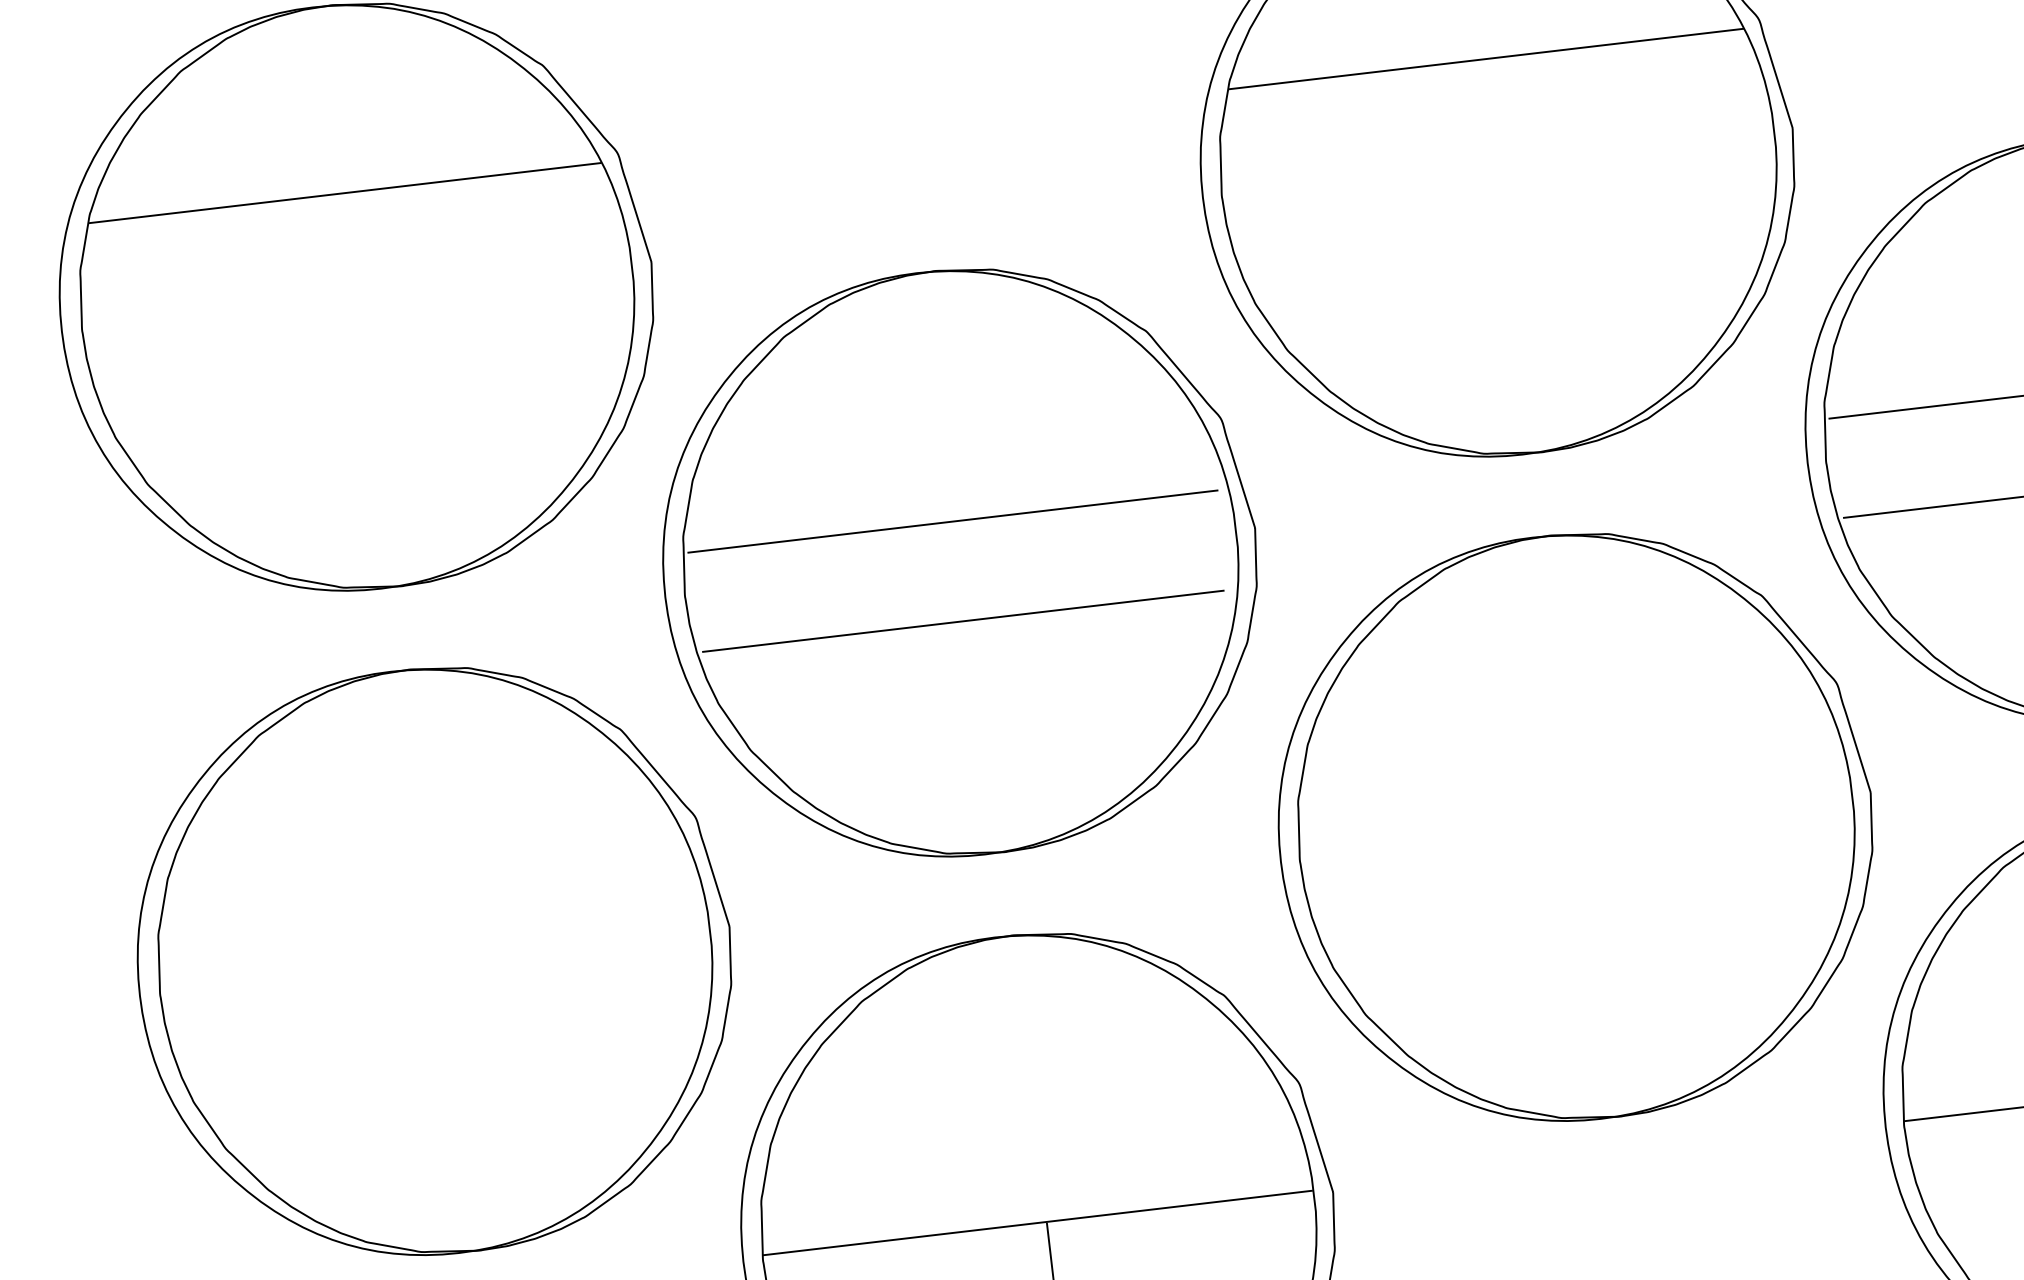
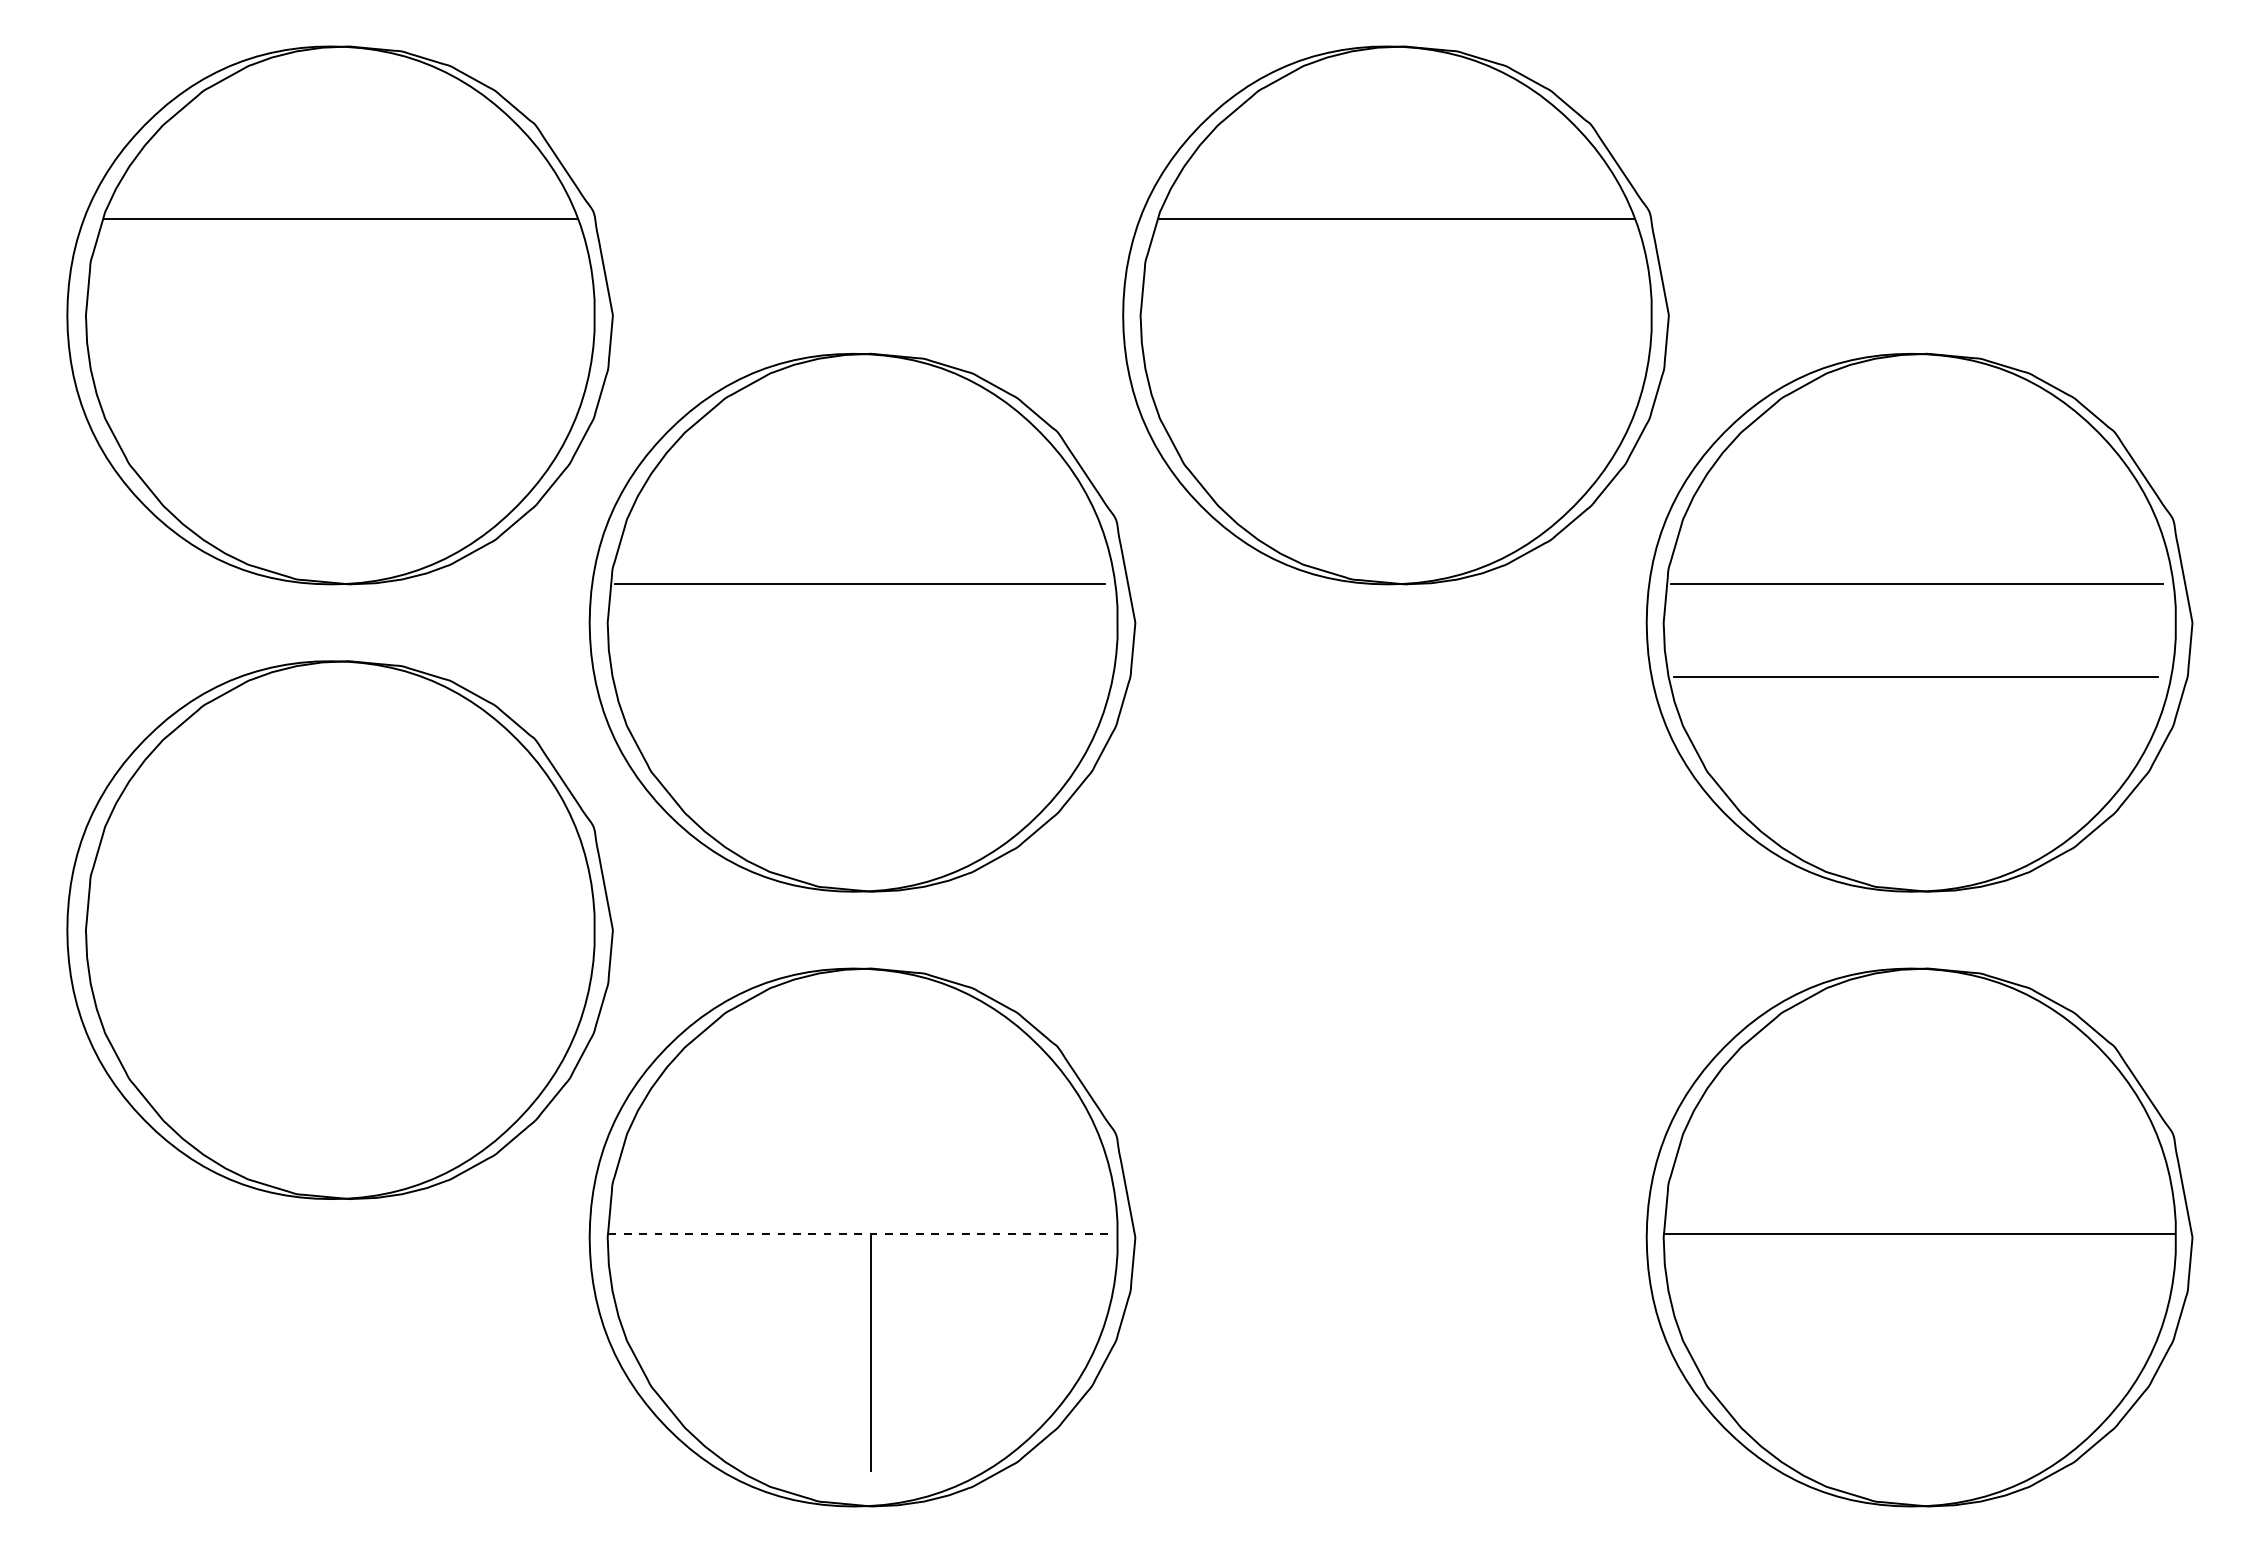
line: (962, 621) -> (858, 676), removed
part: (1575, 826) -> (1395, 929), removed
line: (1037, 1222) -> (862, 1233), solid -> dashed

